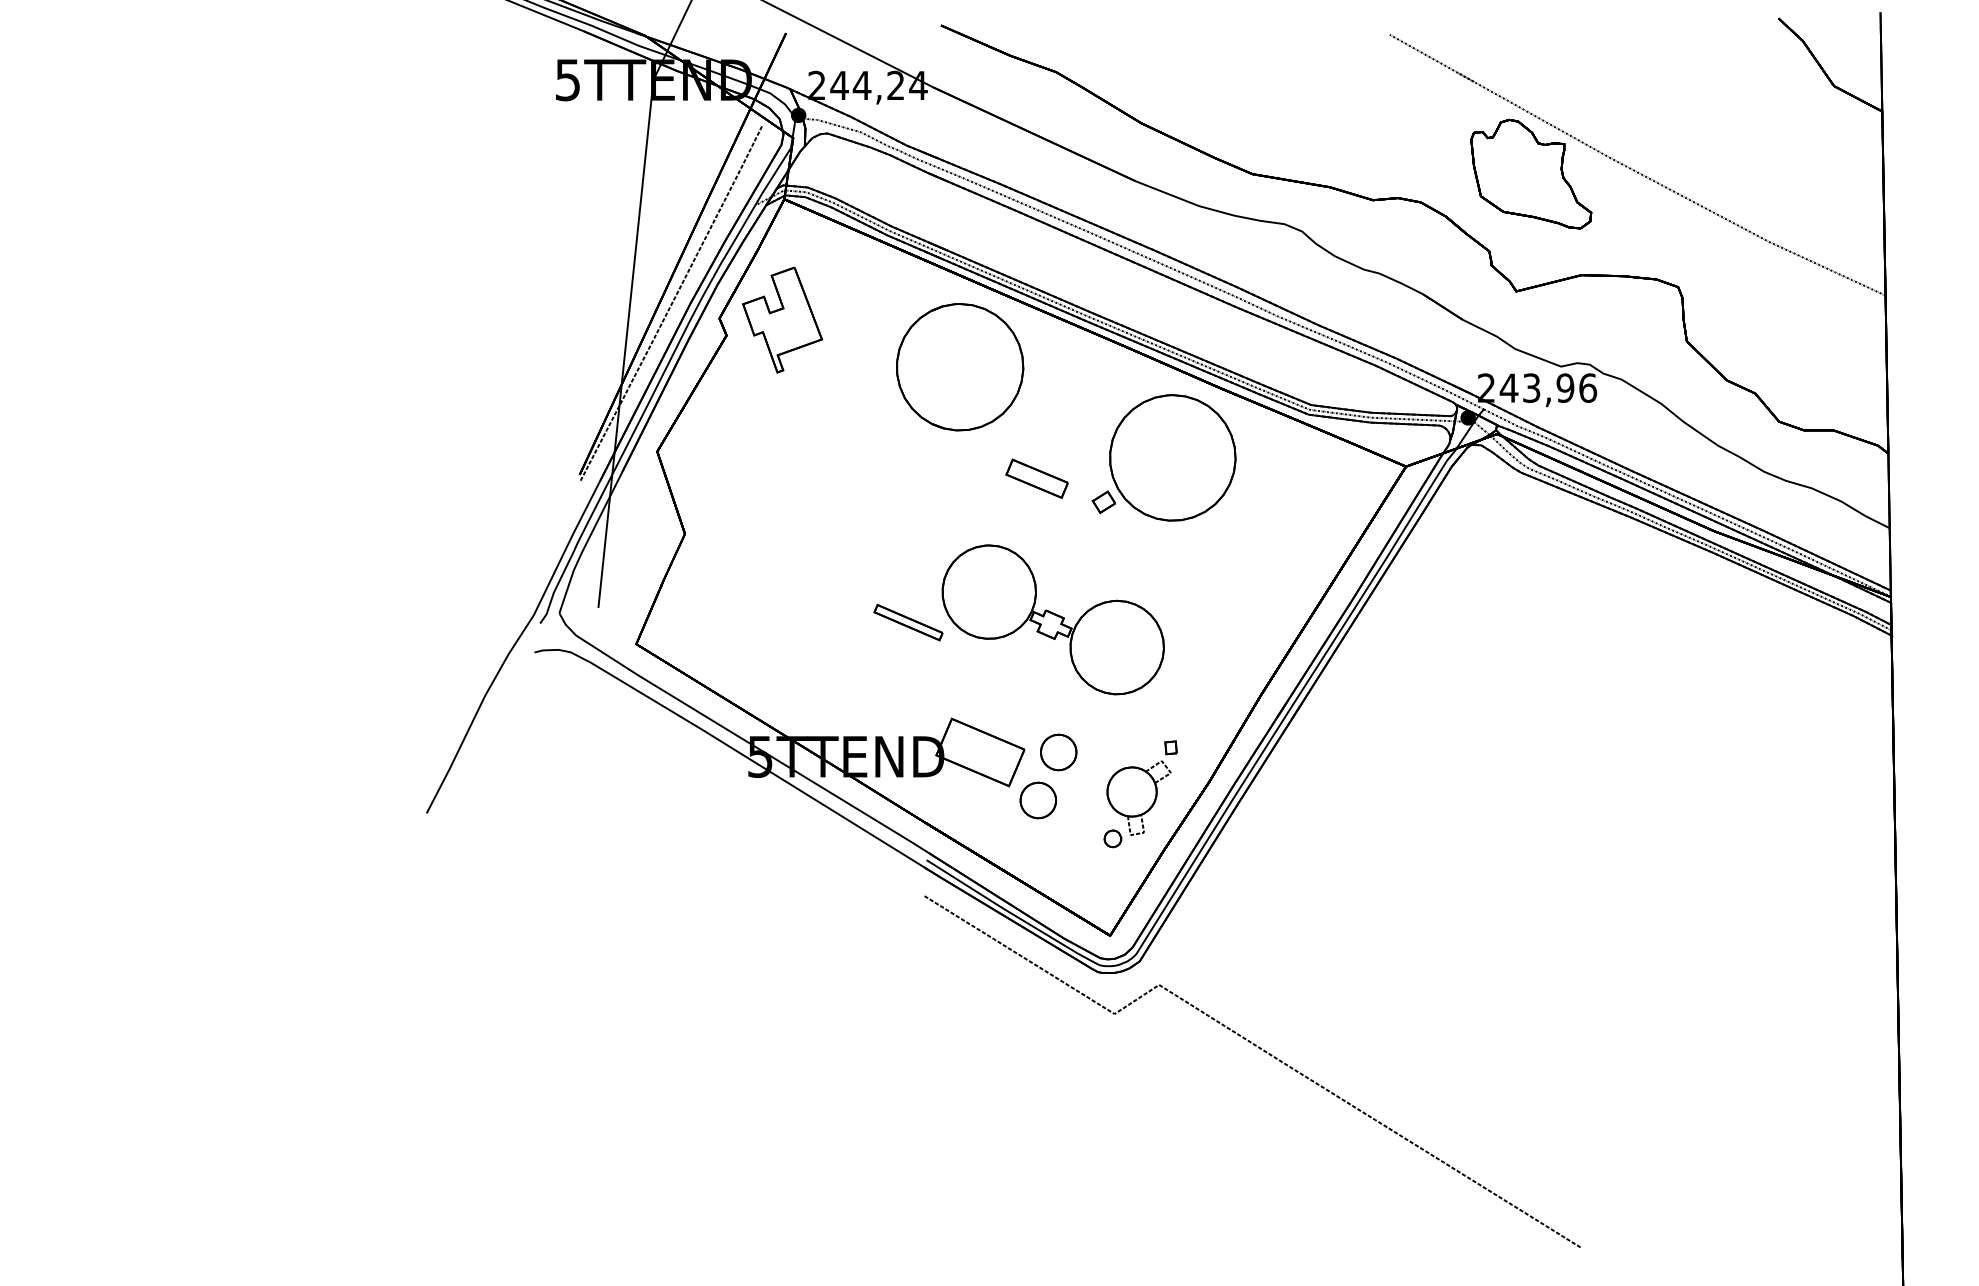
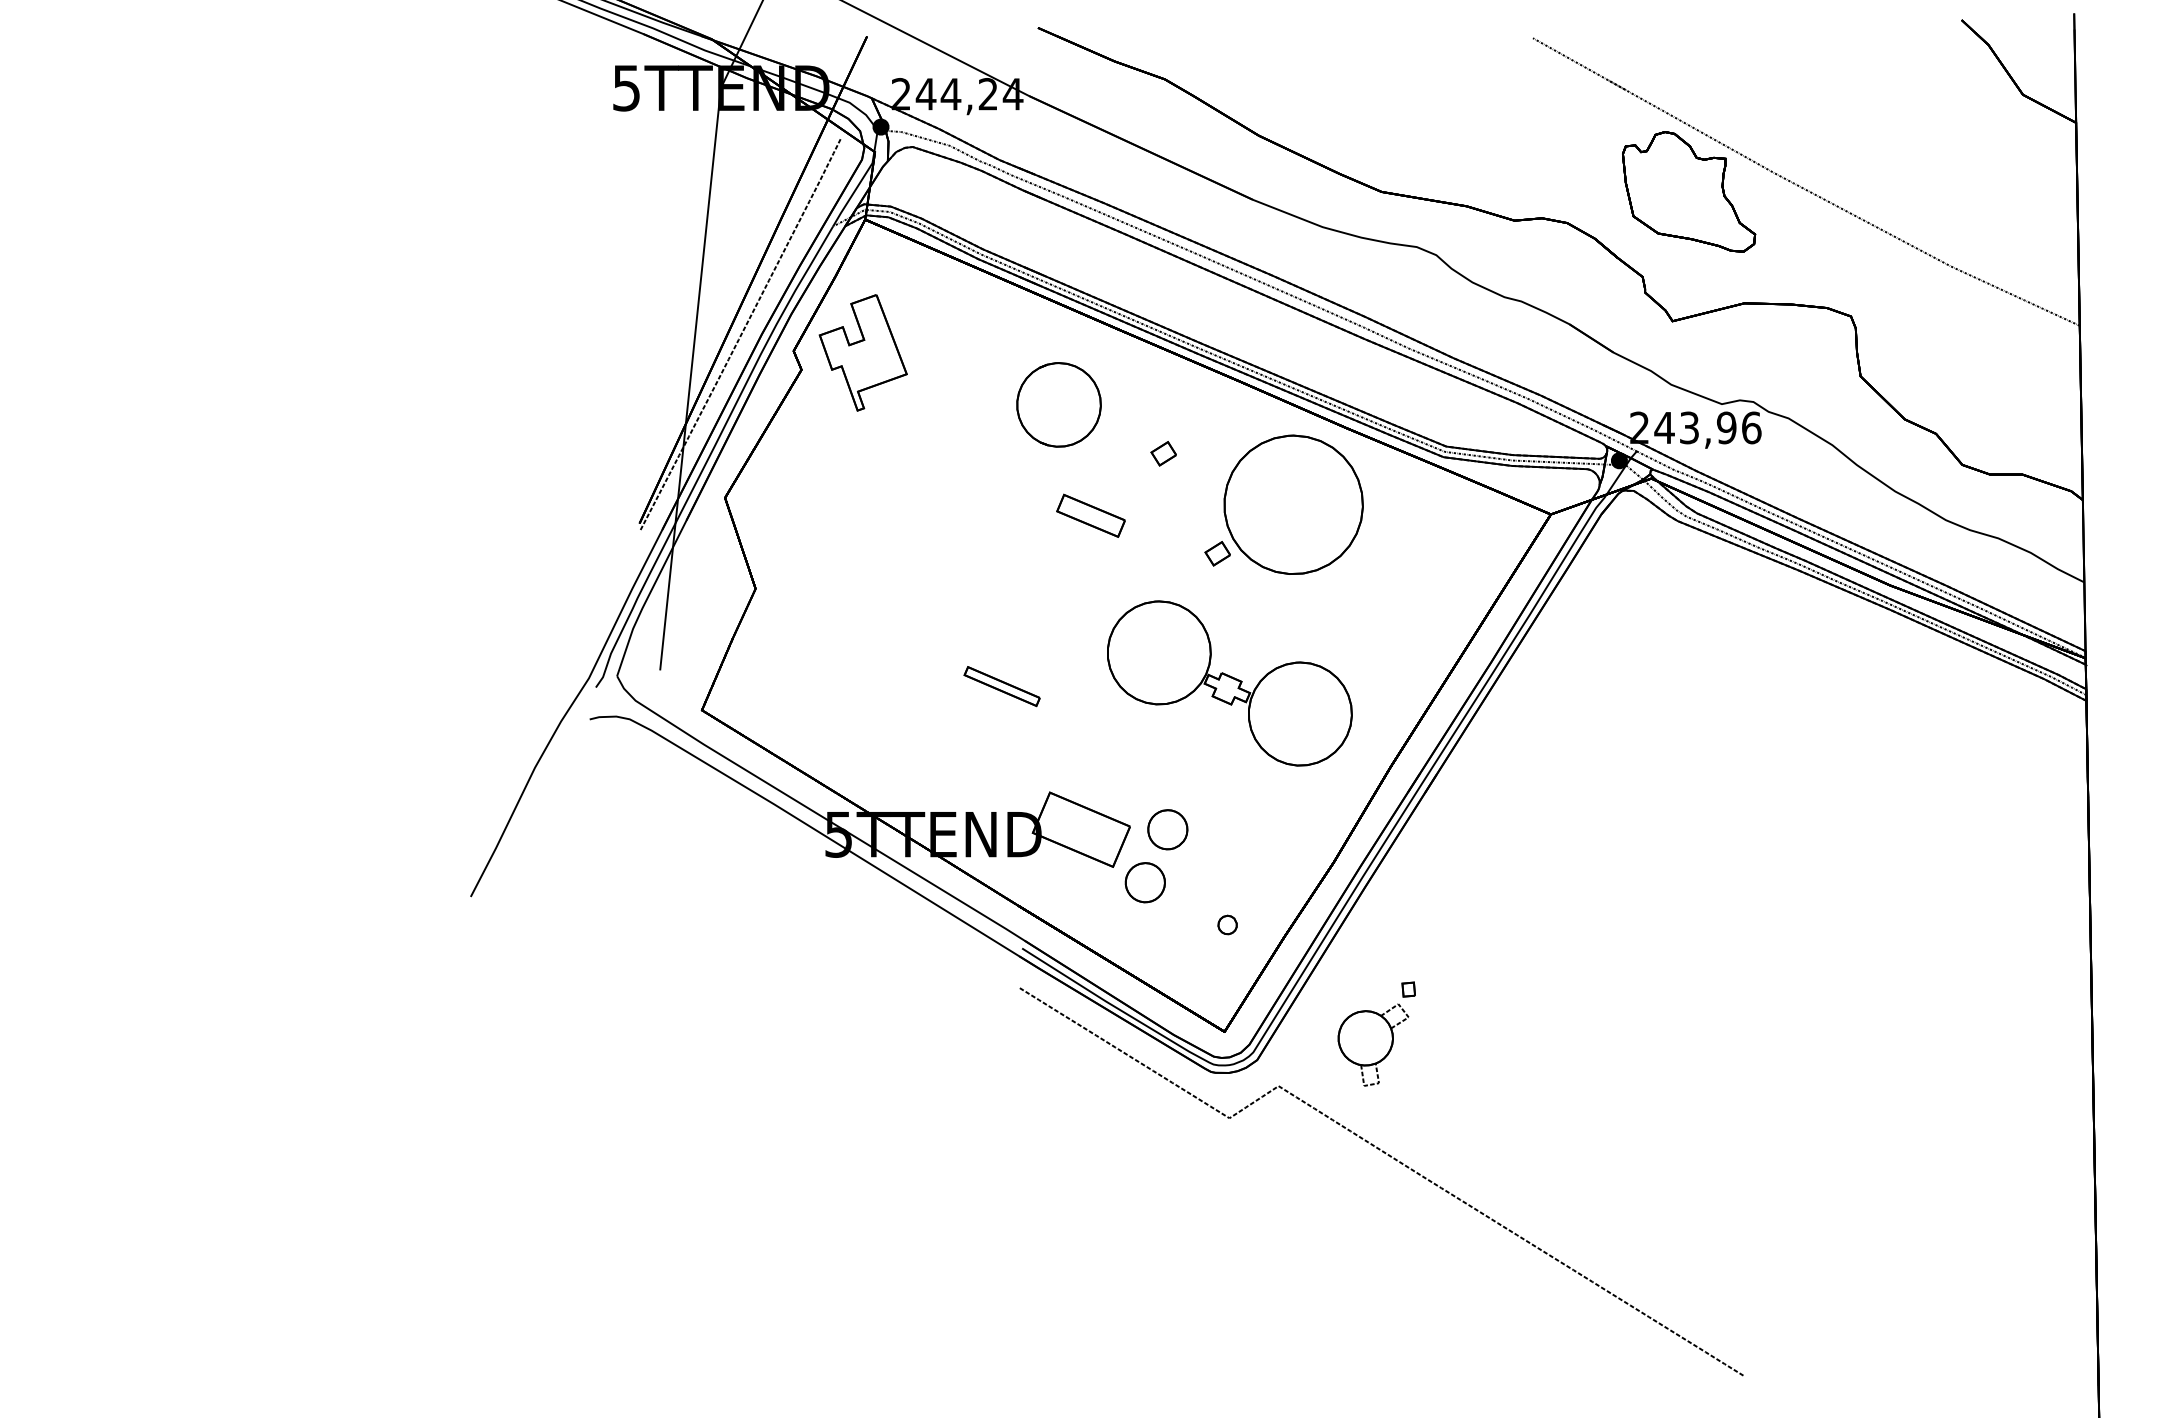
part: (959, 366) -> (1058, 404), size x0.6
part: (1054, 411) -> (1163, 453), added
part: (1036, 478) -> (1090, 515), moved
part: (1052, 619) -> (1229, 683), moved
part: (1141, 787) -> (1376, 1033), moved

